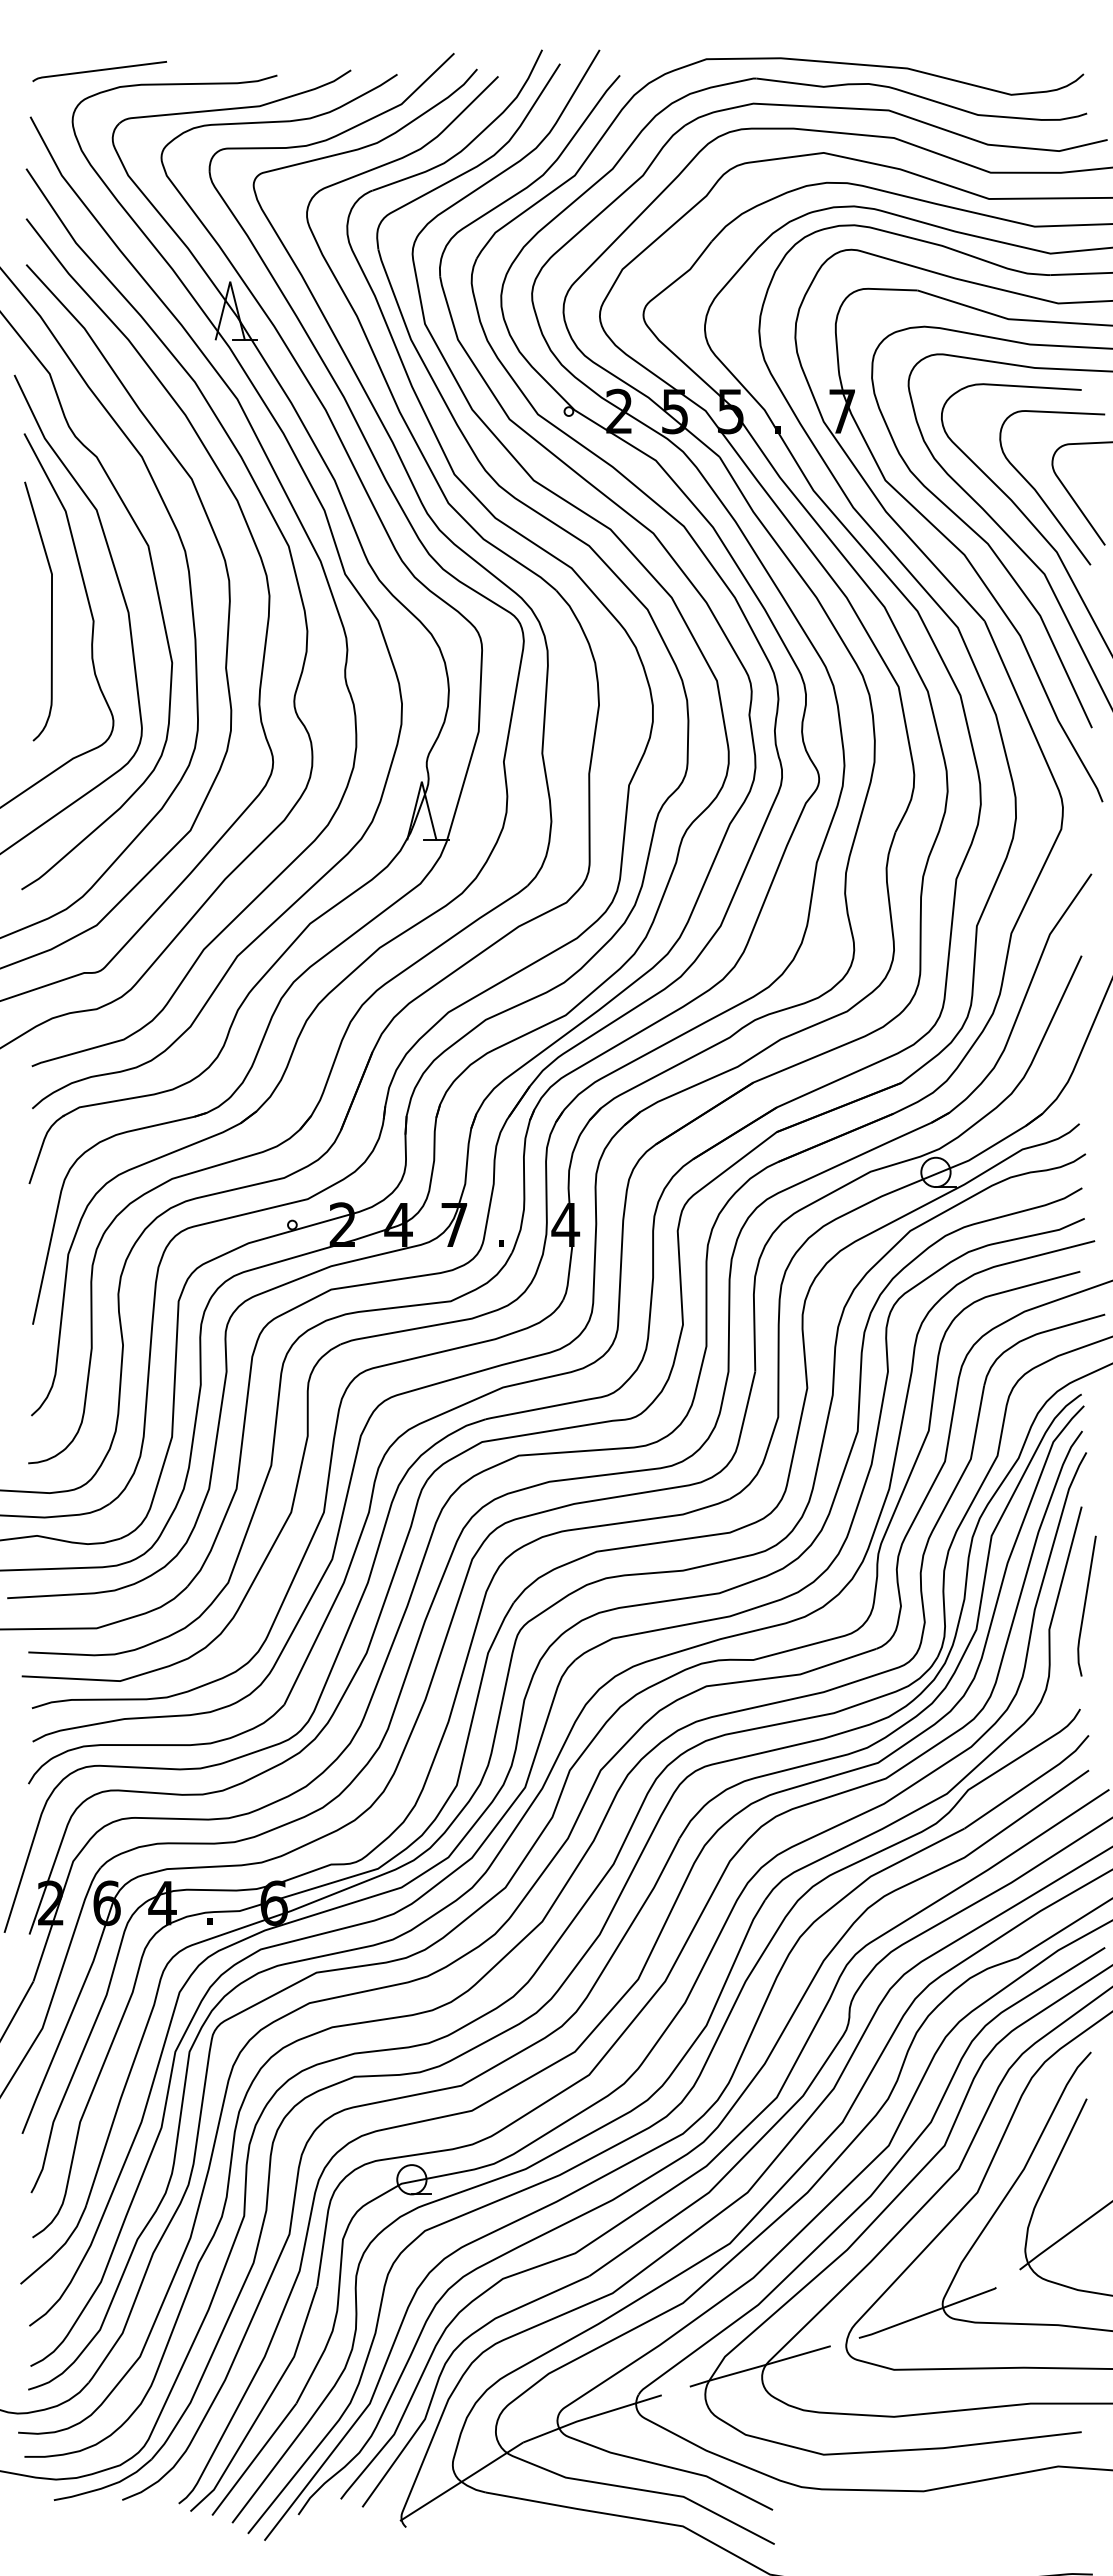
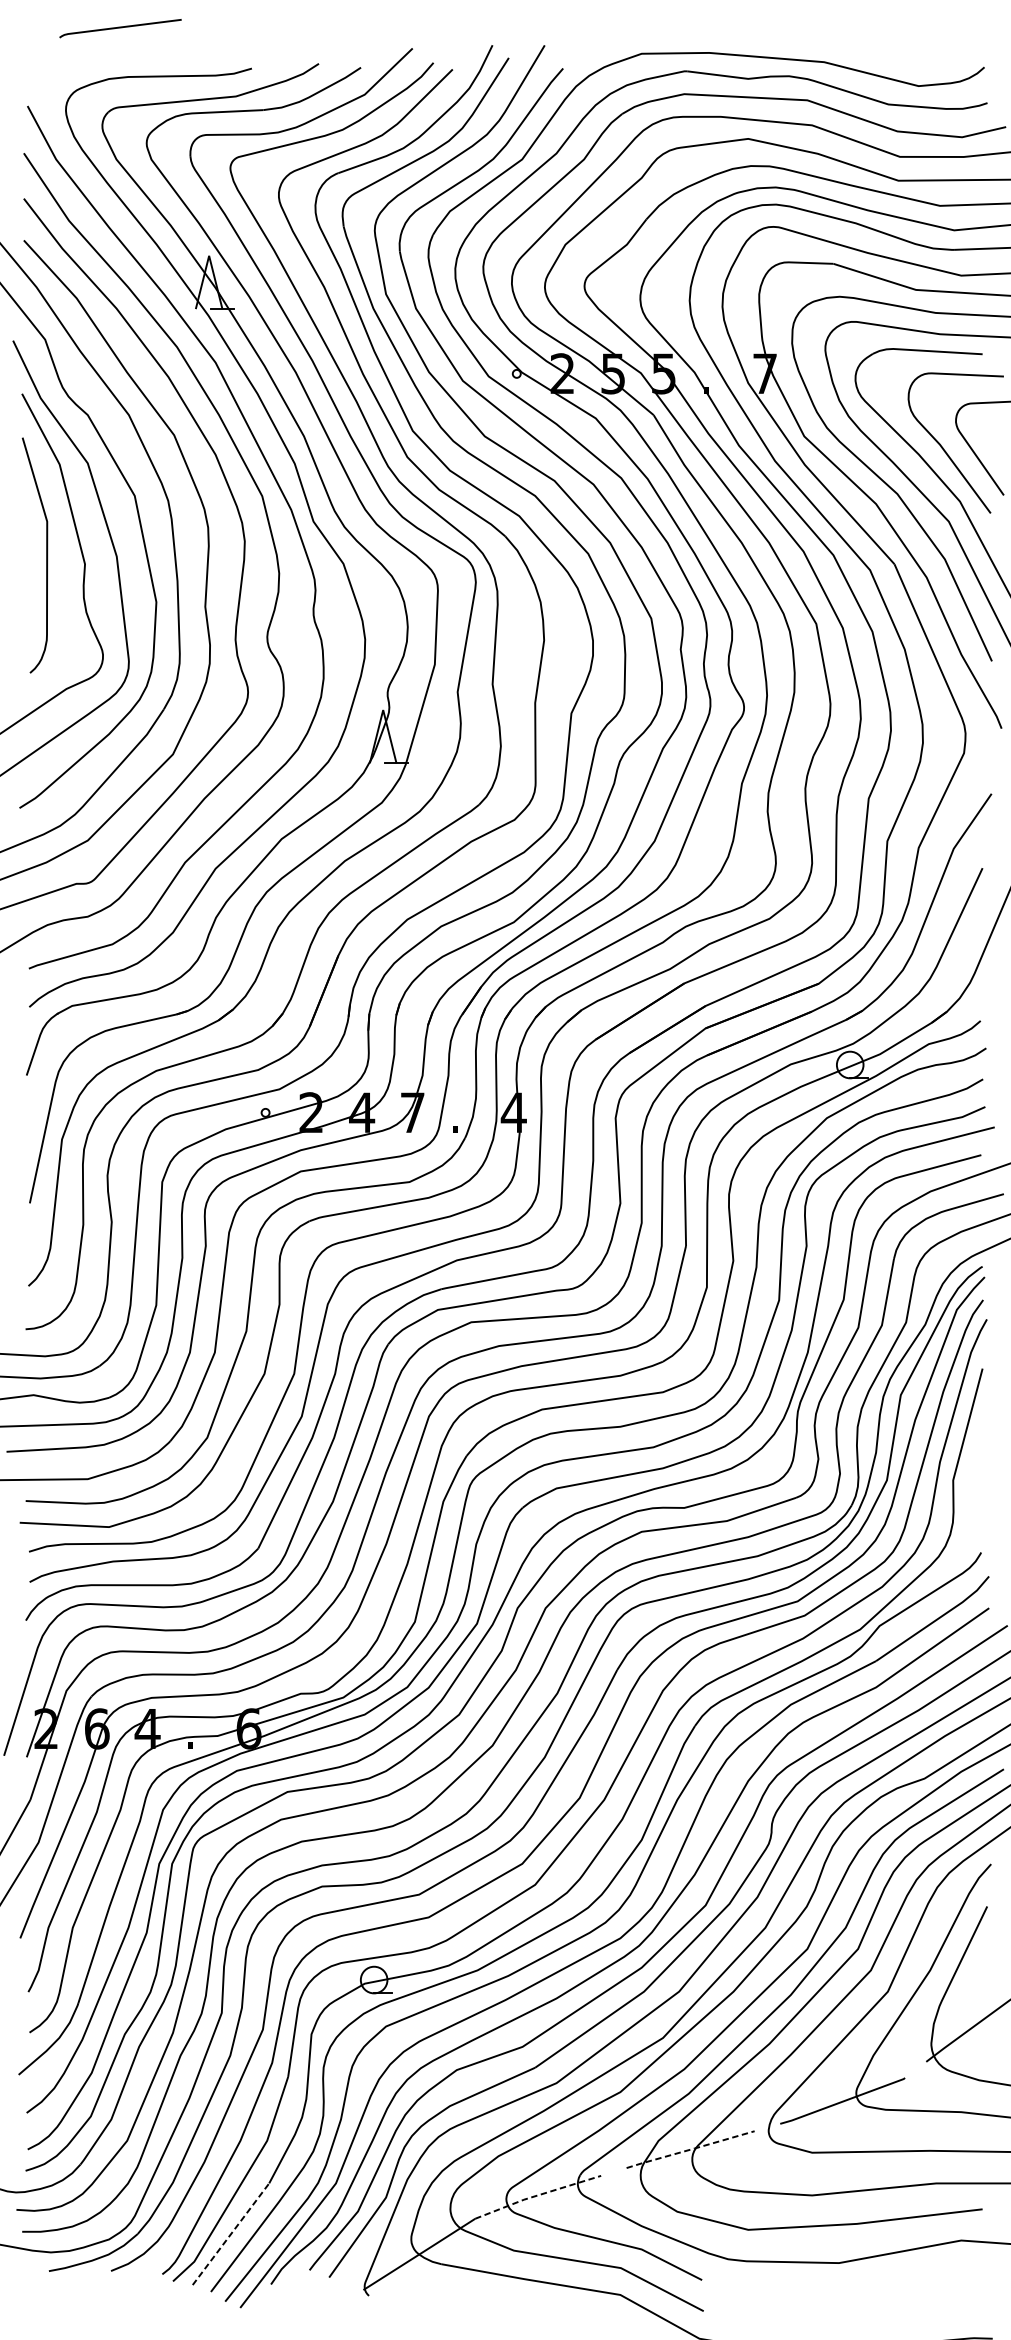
curve: (99, 71) -> (120, 28), moved
line: (1085, 1605) -> (986, 1458), removed
line: (760, 2366) -> (690, 2149), solid -> dashed
line: (591, 2417) -> (537, 2196), solid -> dashed
line: (254, 2459) -> (231, 2234), solid -> dashed

